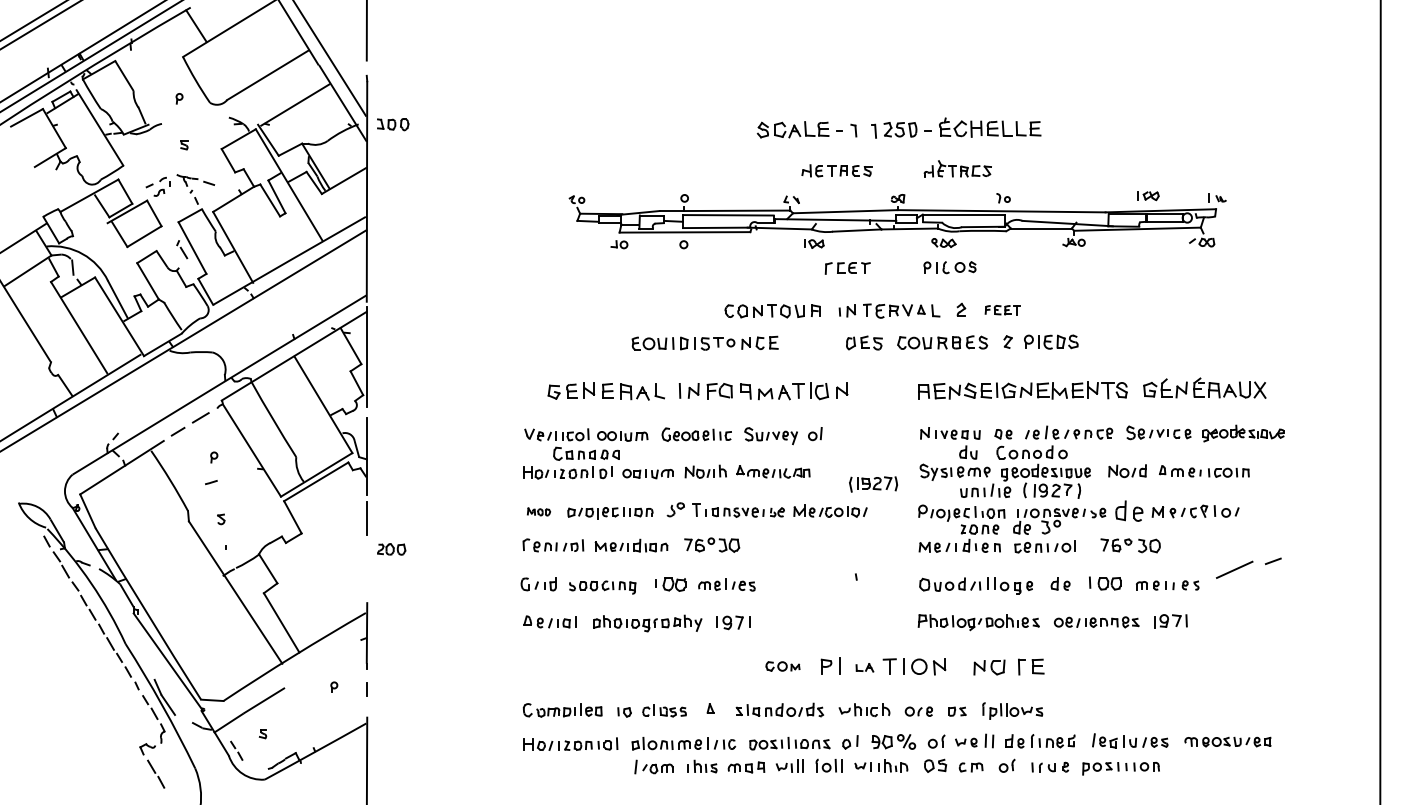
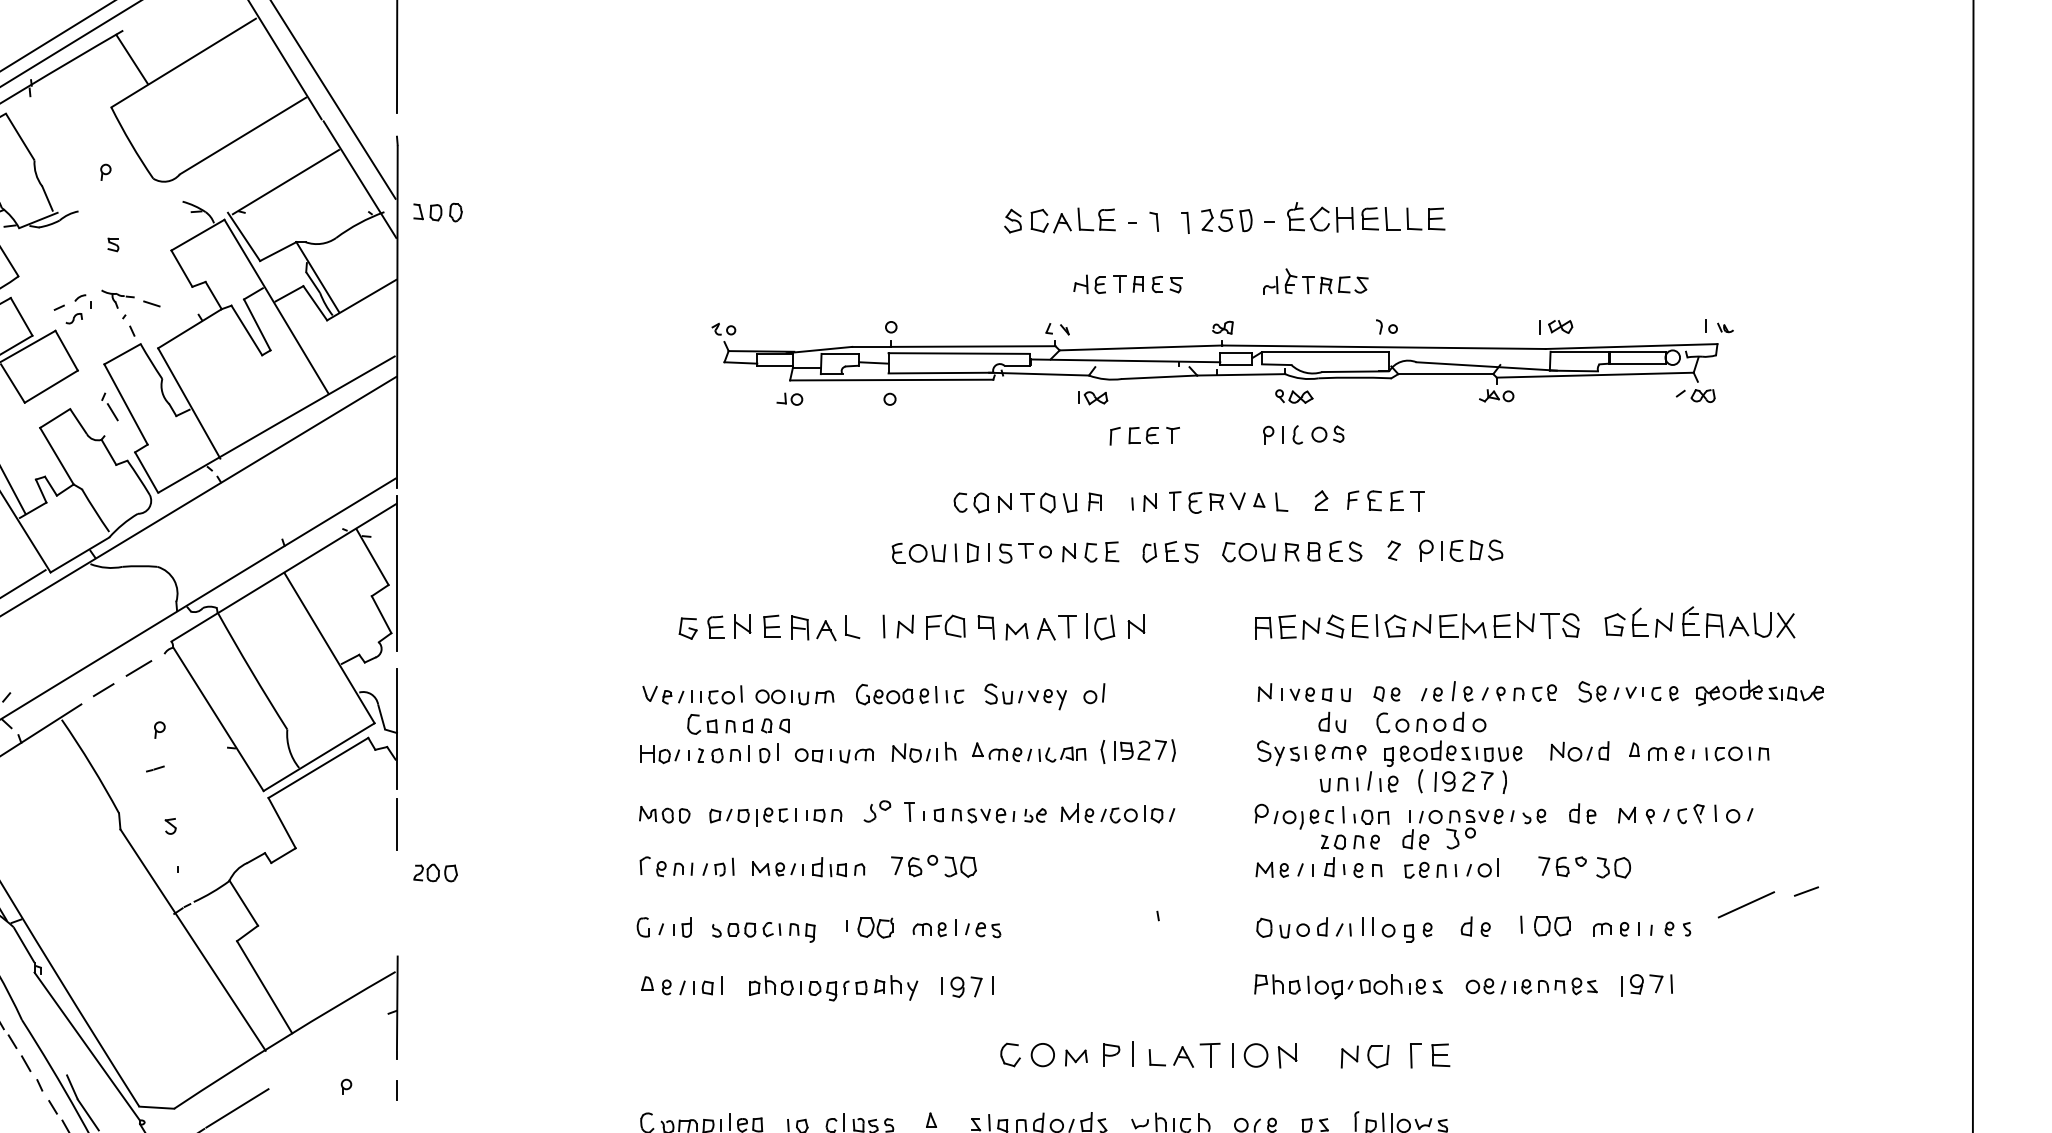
part: (1148, 196) -> (1556, 327), moved
part: (1002, 310) -> (1385, 501), size x1.43
part: (704, 342) -> (1004, 551), moved
part: (873, 484) -> (1138, 751), moved
part: (538, 511) -> (663, 814), size x1.43
part: (1129, 511) -> (1582, 814), size x0.62
part: (782, 666) -> (1043, 1055), size x1.67
part: (864, 667) -> (1170, 1056), size x1.67

